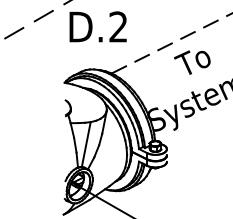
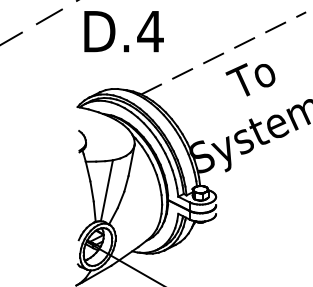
text: (118, 26) -> (150, 30), D.2 -> D.4

